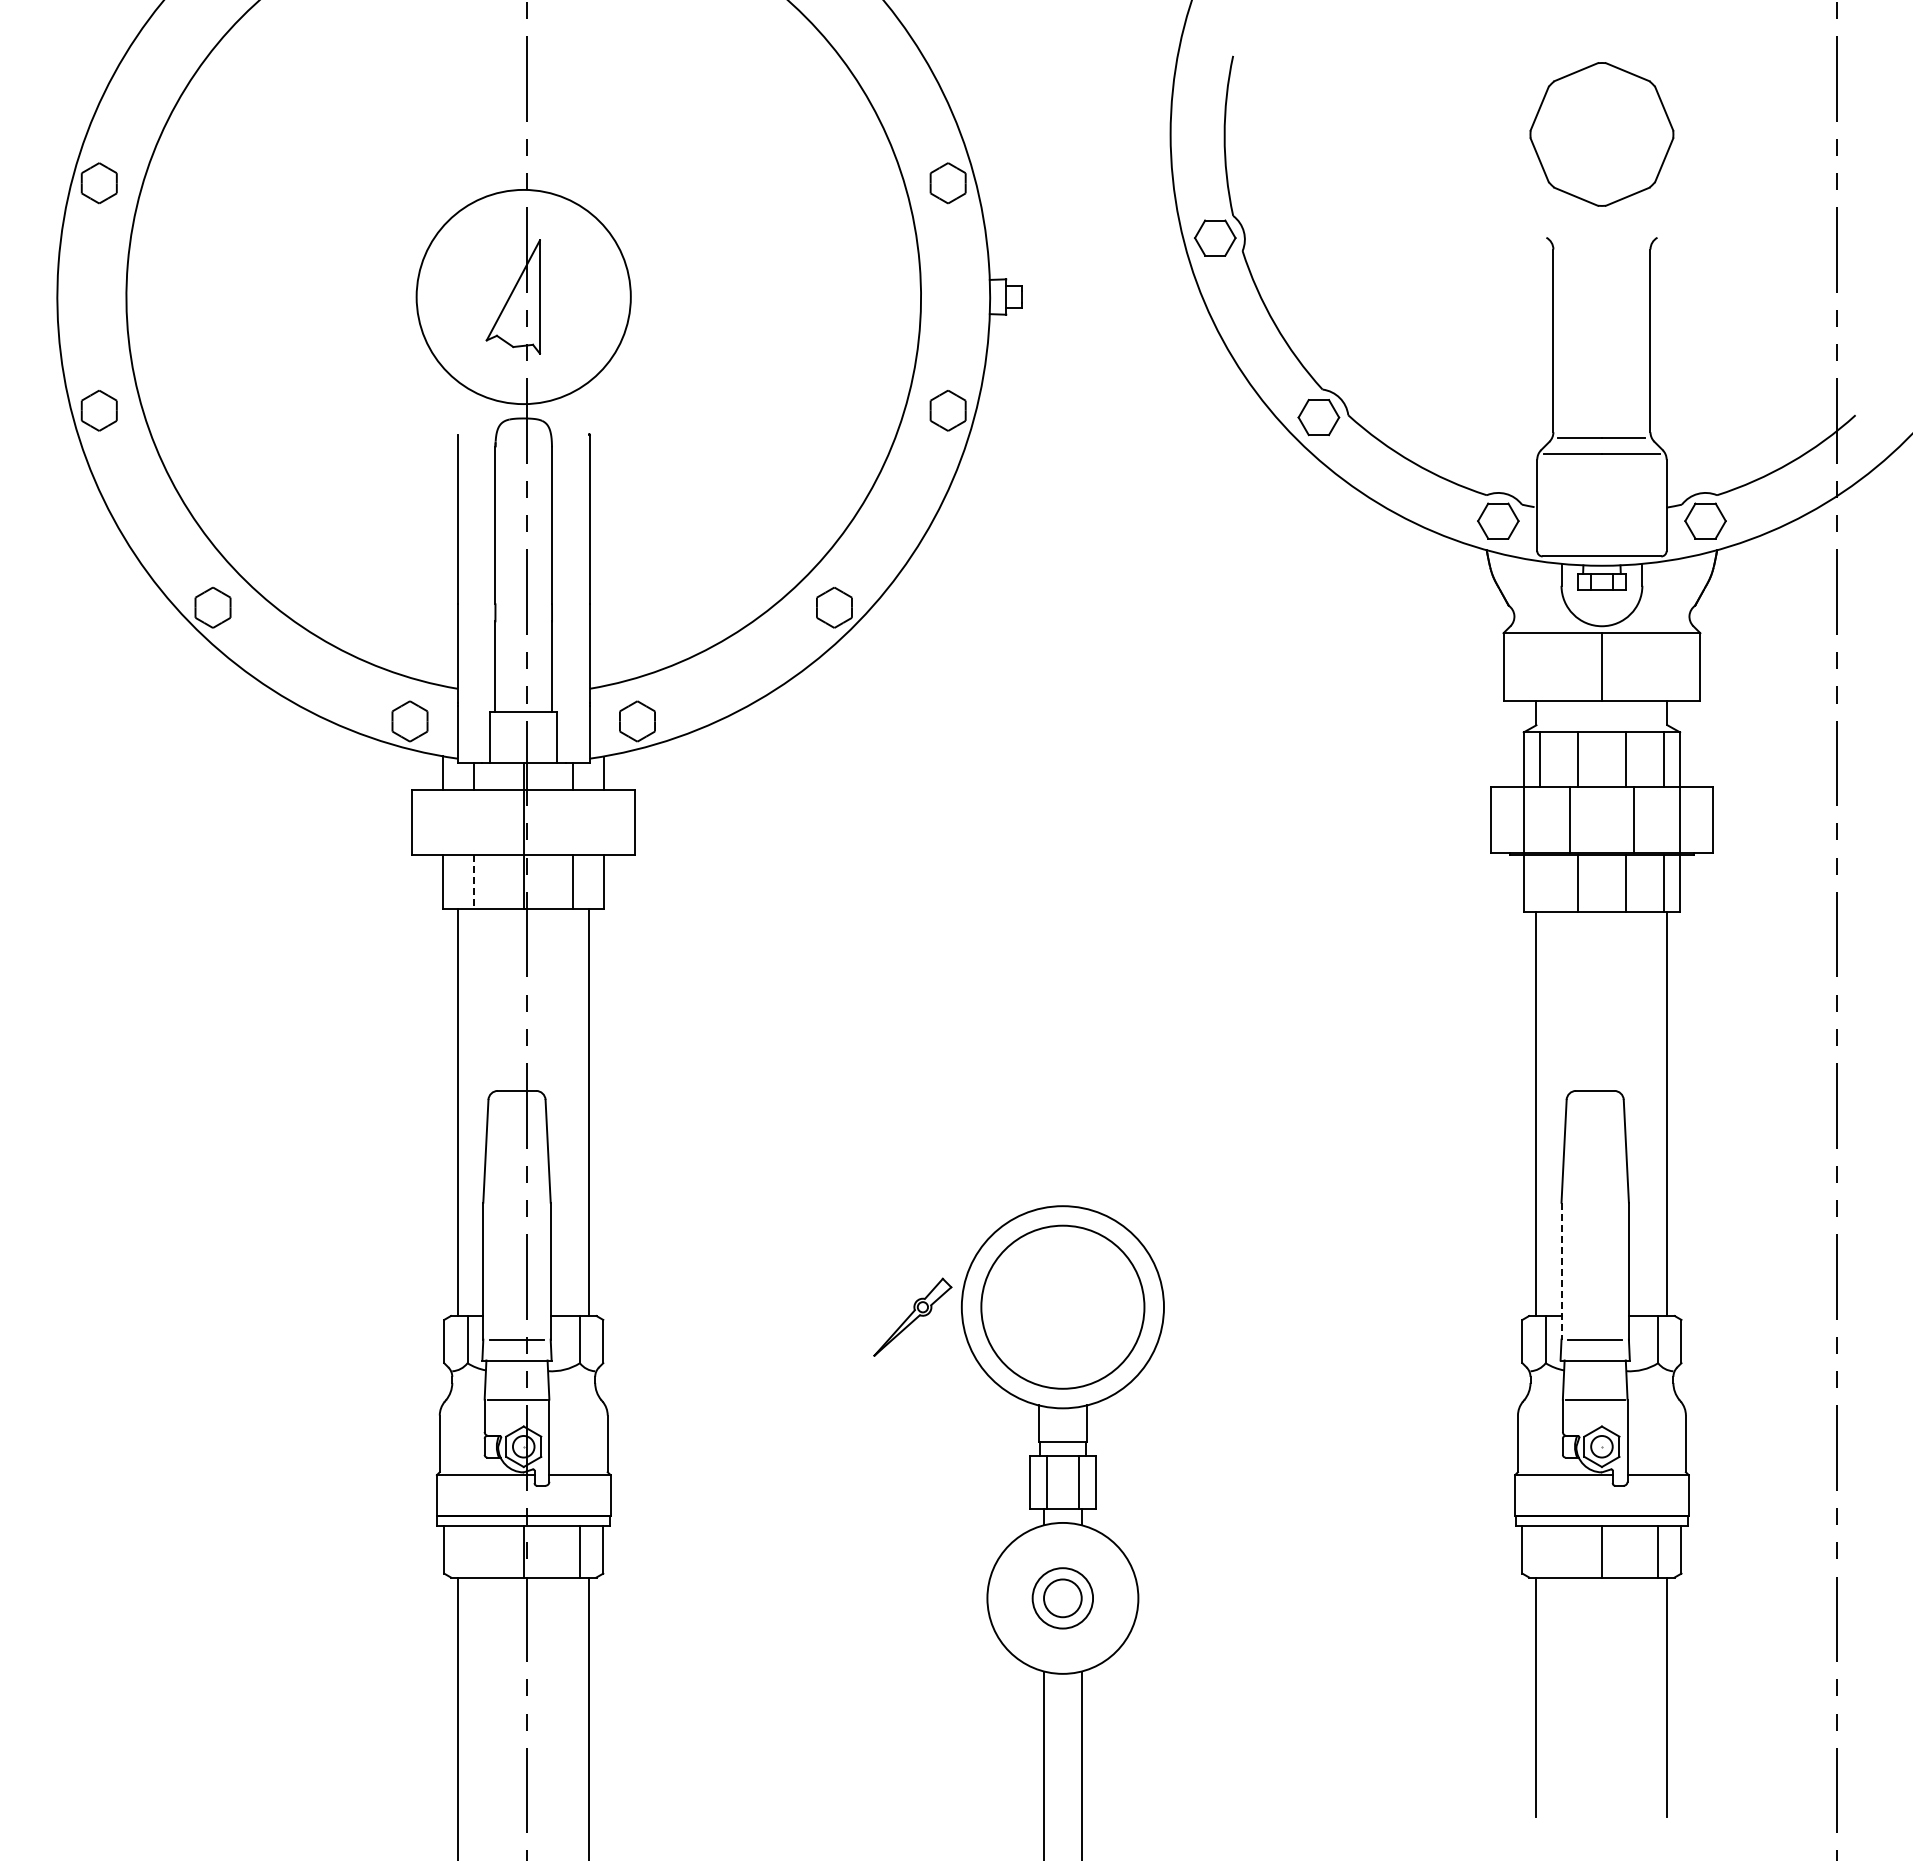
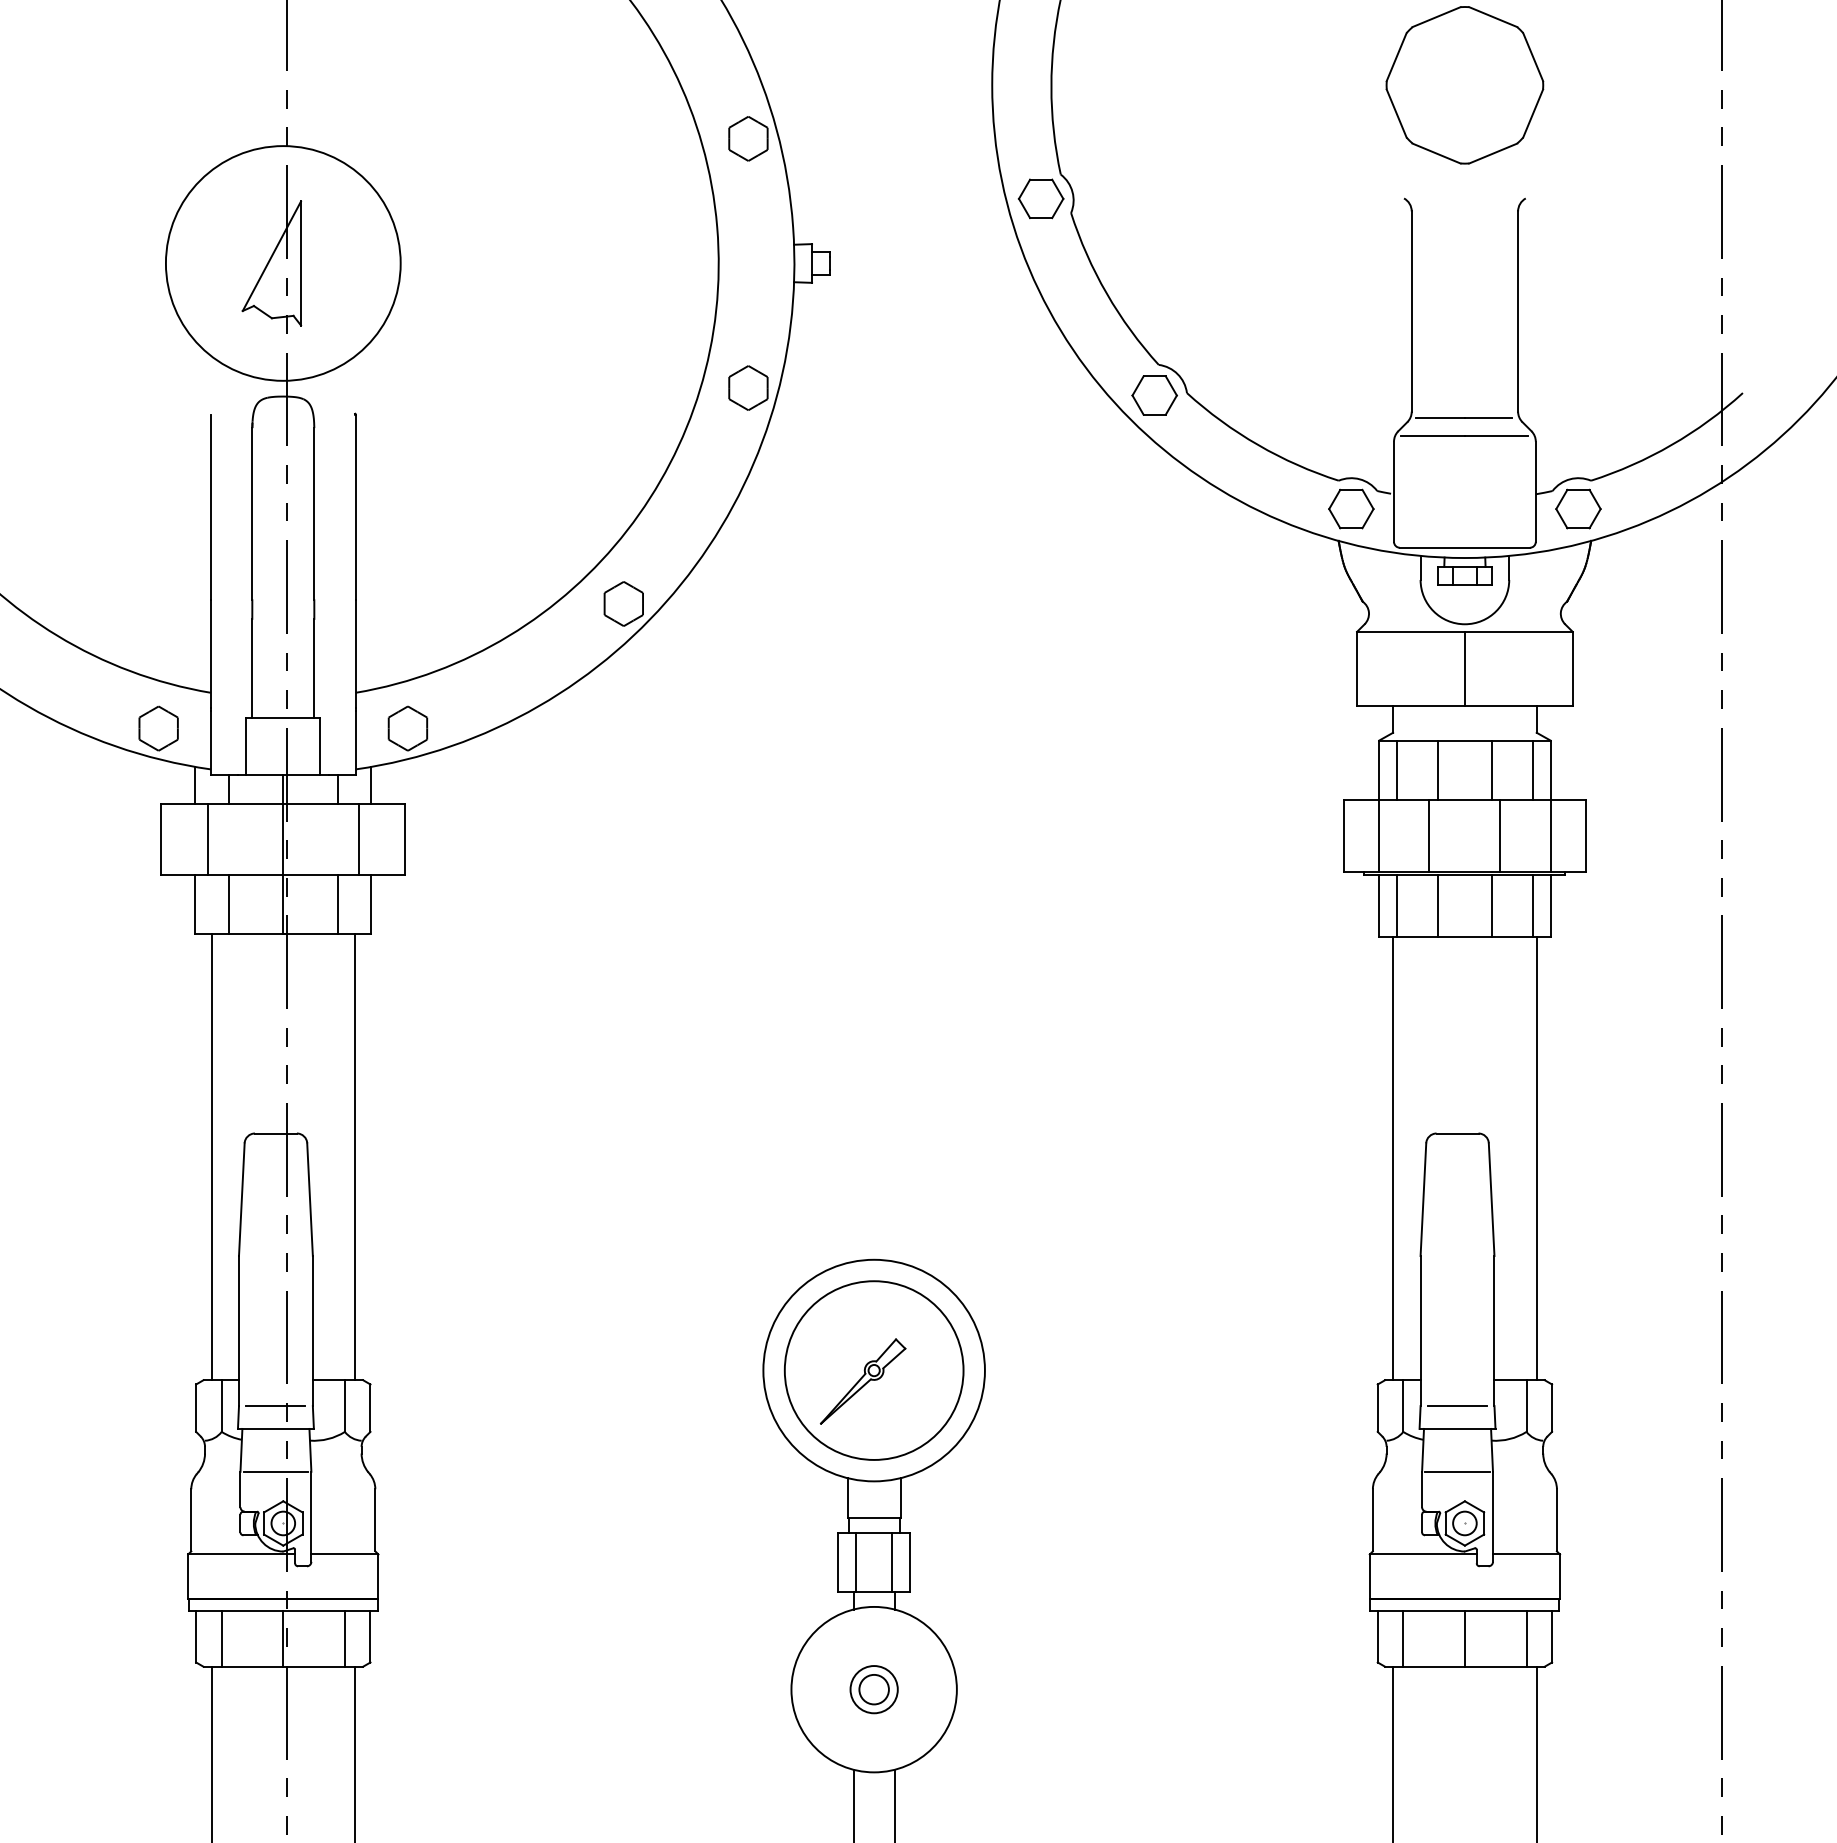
line: (454, 822) -> (207, 839), added
line: (592, 822) -> (358, 839), added
line: (474, 882) -> (229, 905), dashed -> solid
line: (1539, 883) -> (1396, 906), added
line: (1561, 1271) -> (1420, 1331), dashed -> solid
part: (912, 1316) -> (862, 1380), moved
line: (467, 1551) -> (221, 1638), added
line: (1545, 1551) -> (1403, 1638), added
part: (1062, 1598) -> (873, 1689), size x0.71

